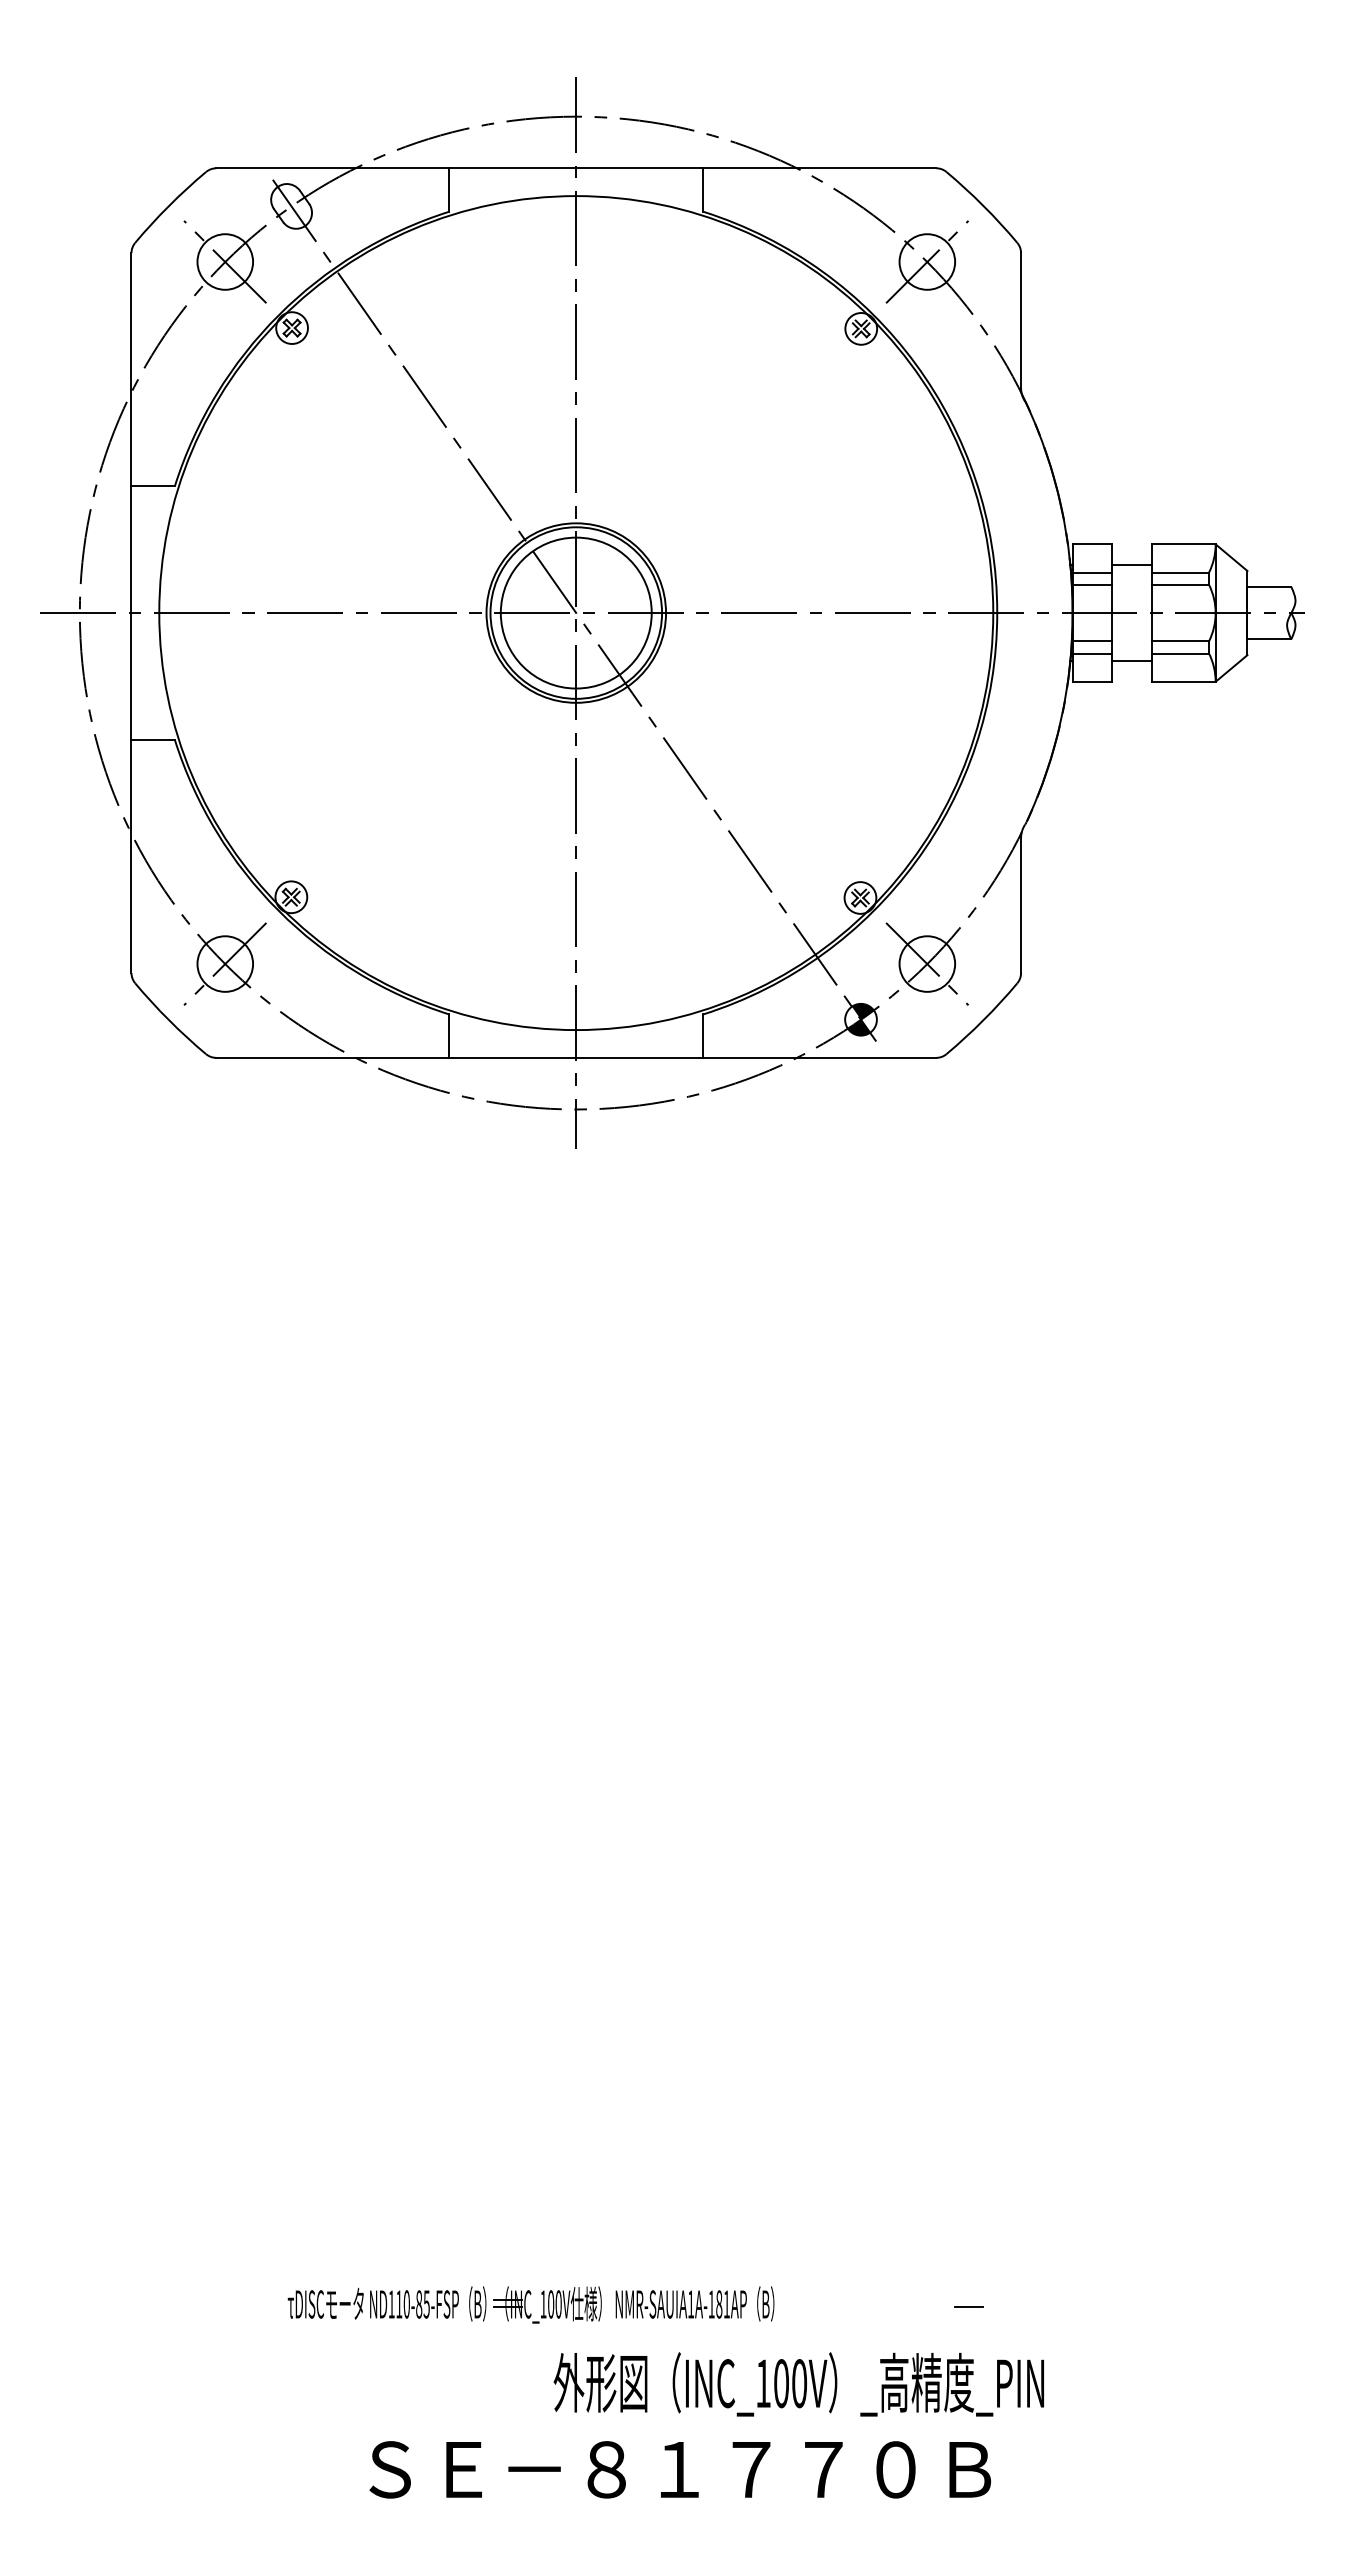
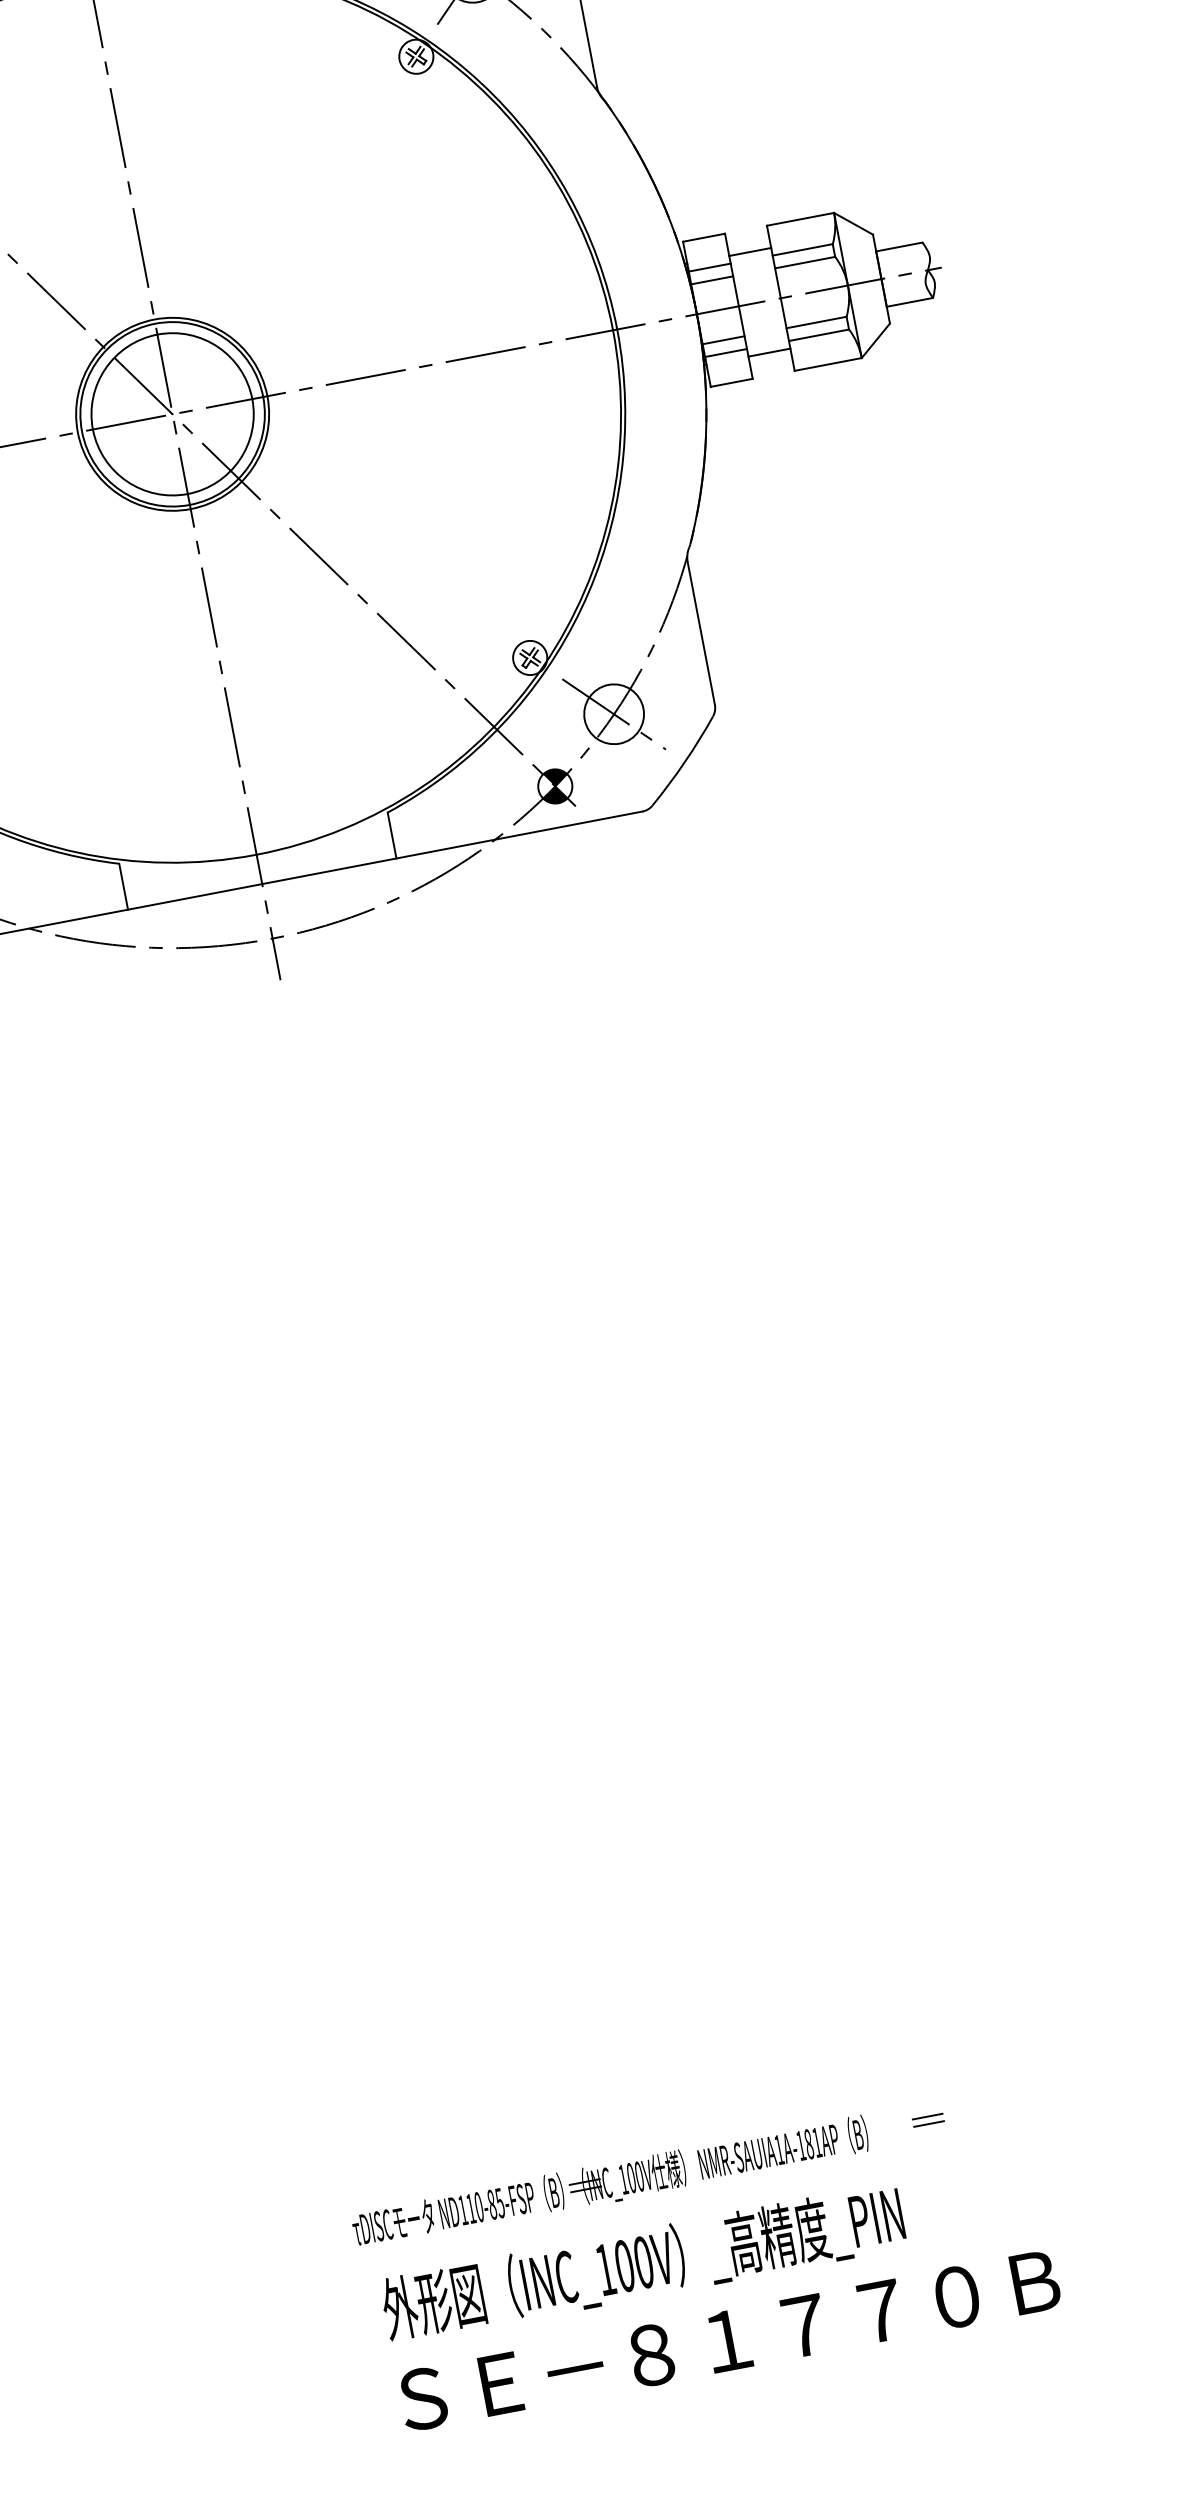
line: (969, 2299) -> (927, 2116), added
part: (530, 2304) -> (609, 2182), moved
text: (798, 2384) -> (642, 2263), moved
text: (679, 2469) -> (728, 2340), moved

